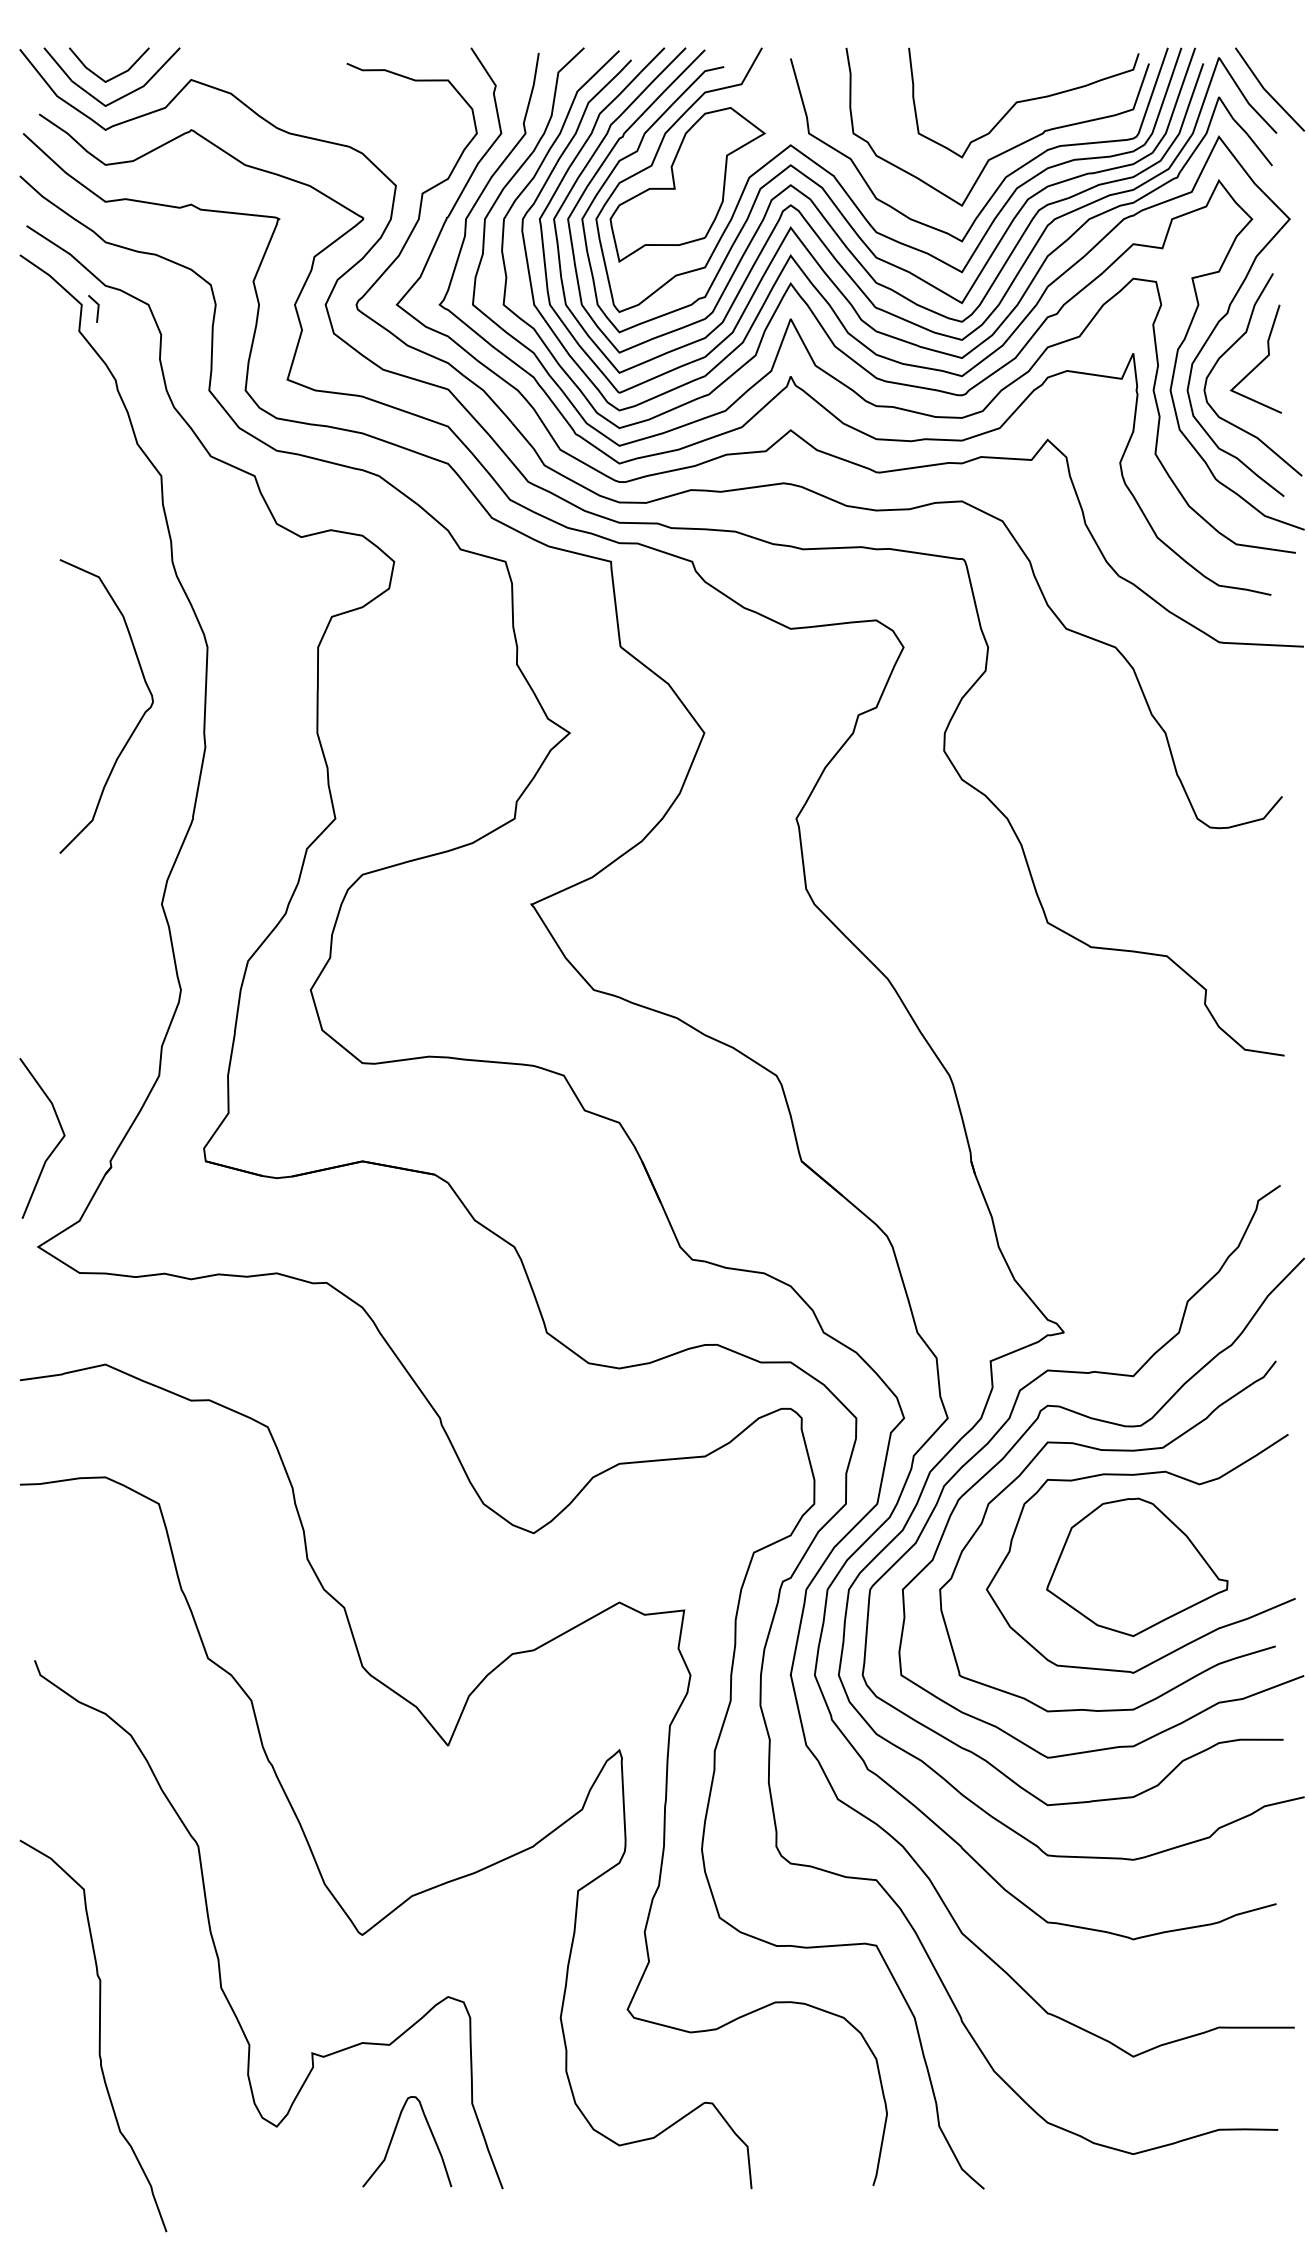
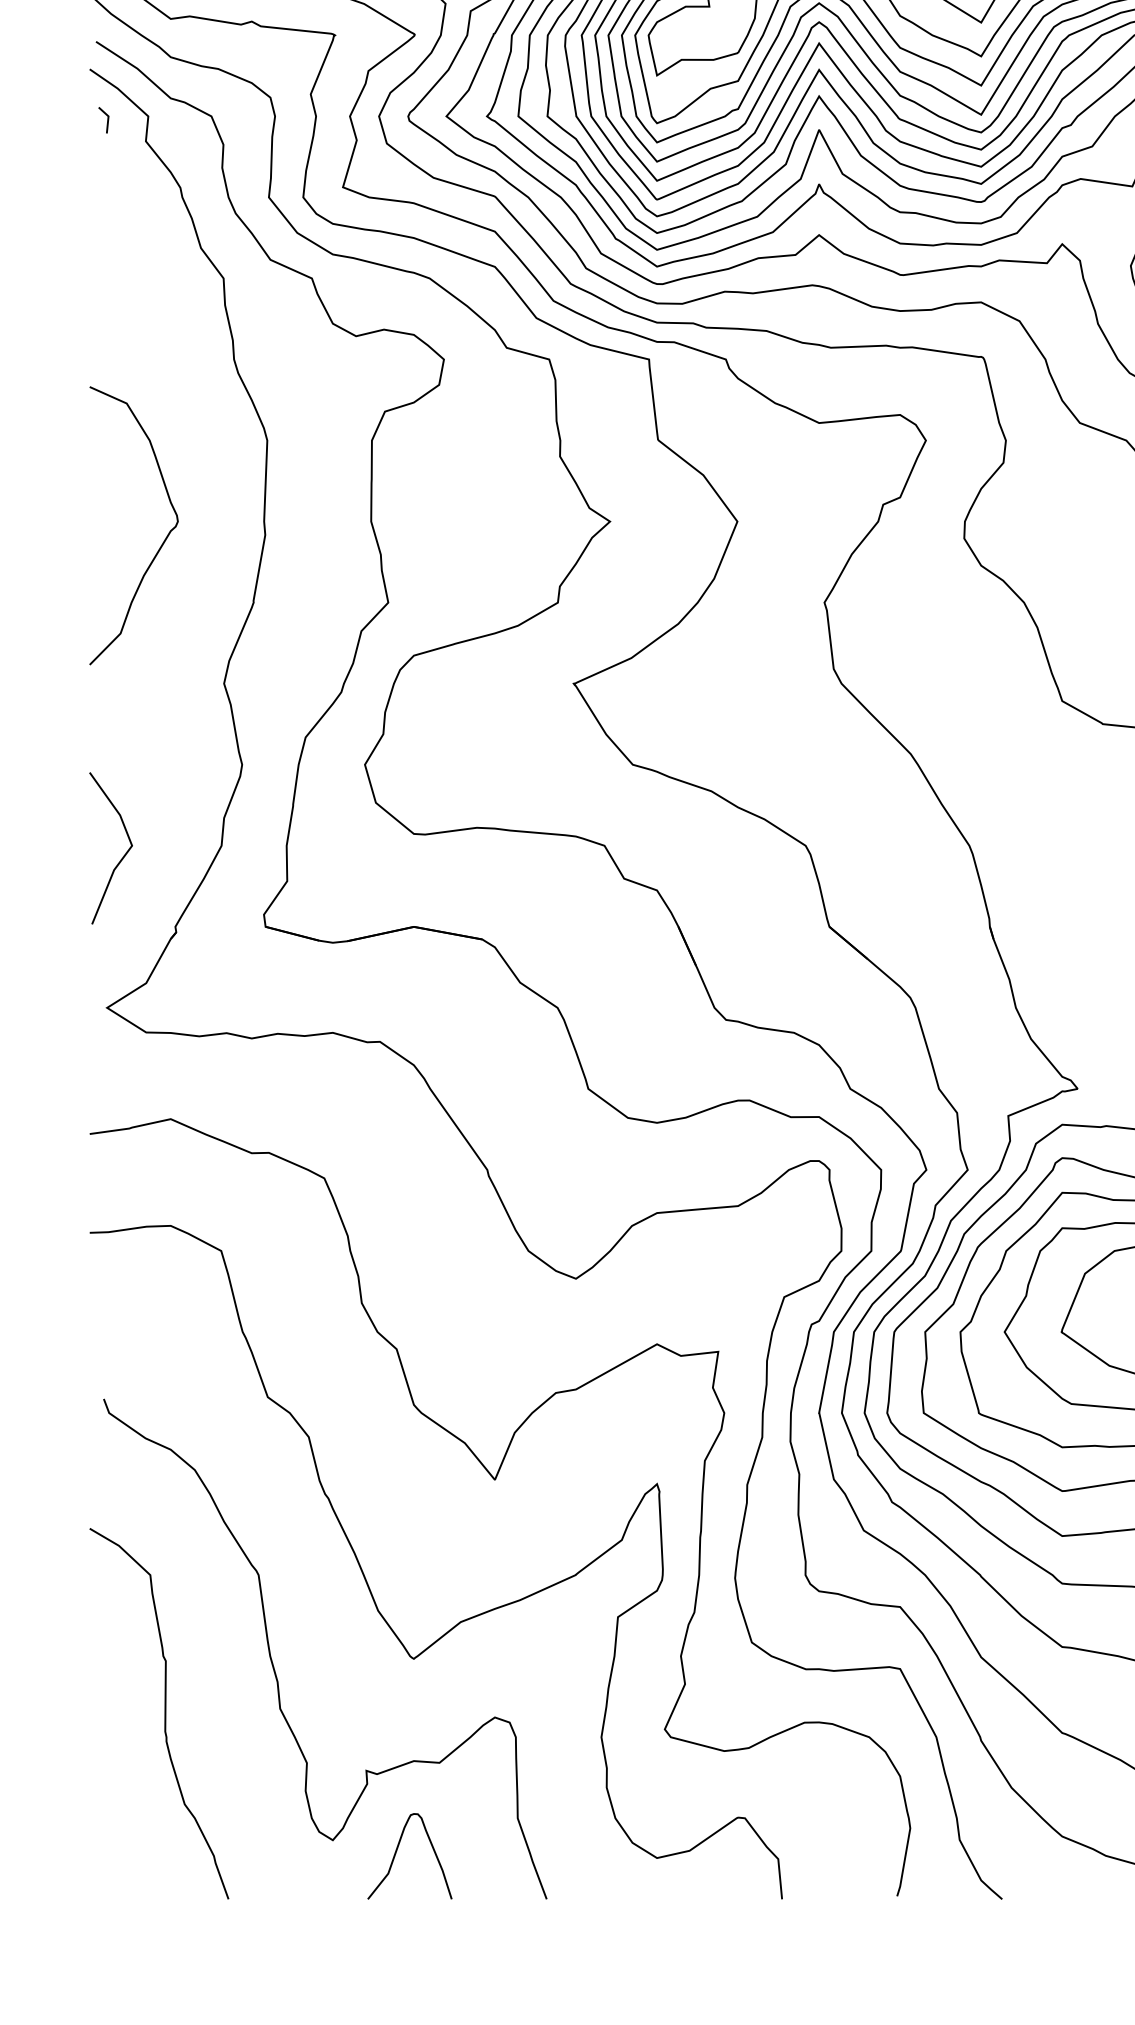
line: (97, 308) -> (107, 119), moved
curve: (135, 726) -> (161, 544), moved
line: (54, 1147) -> (122, 856), moved
curve: (99, 2035) -> (165, 1713), moved
curve: (393, 2137) -> (396, 1852), moved

